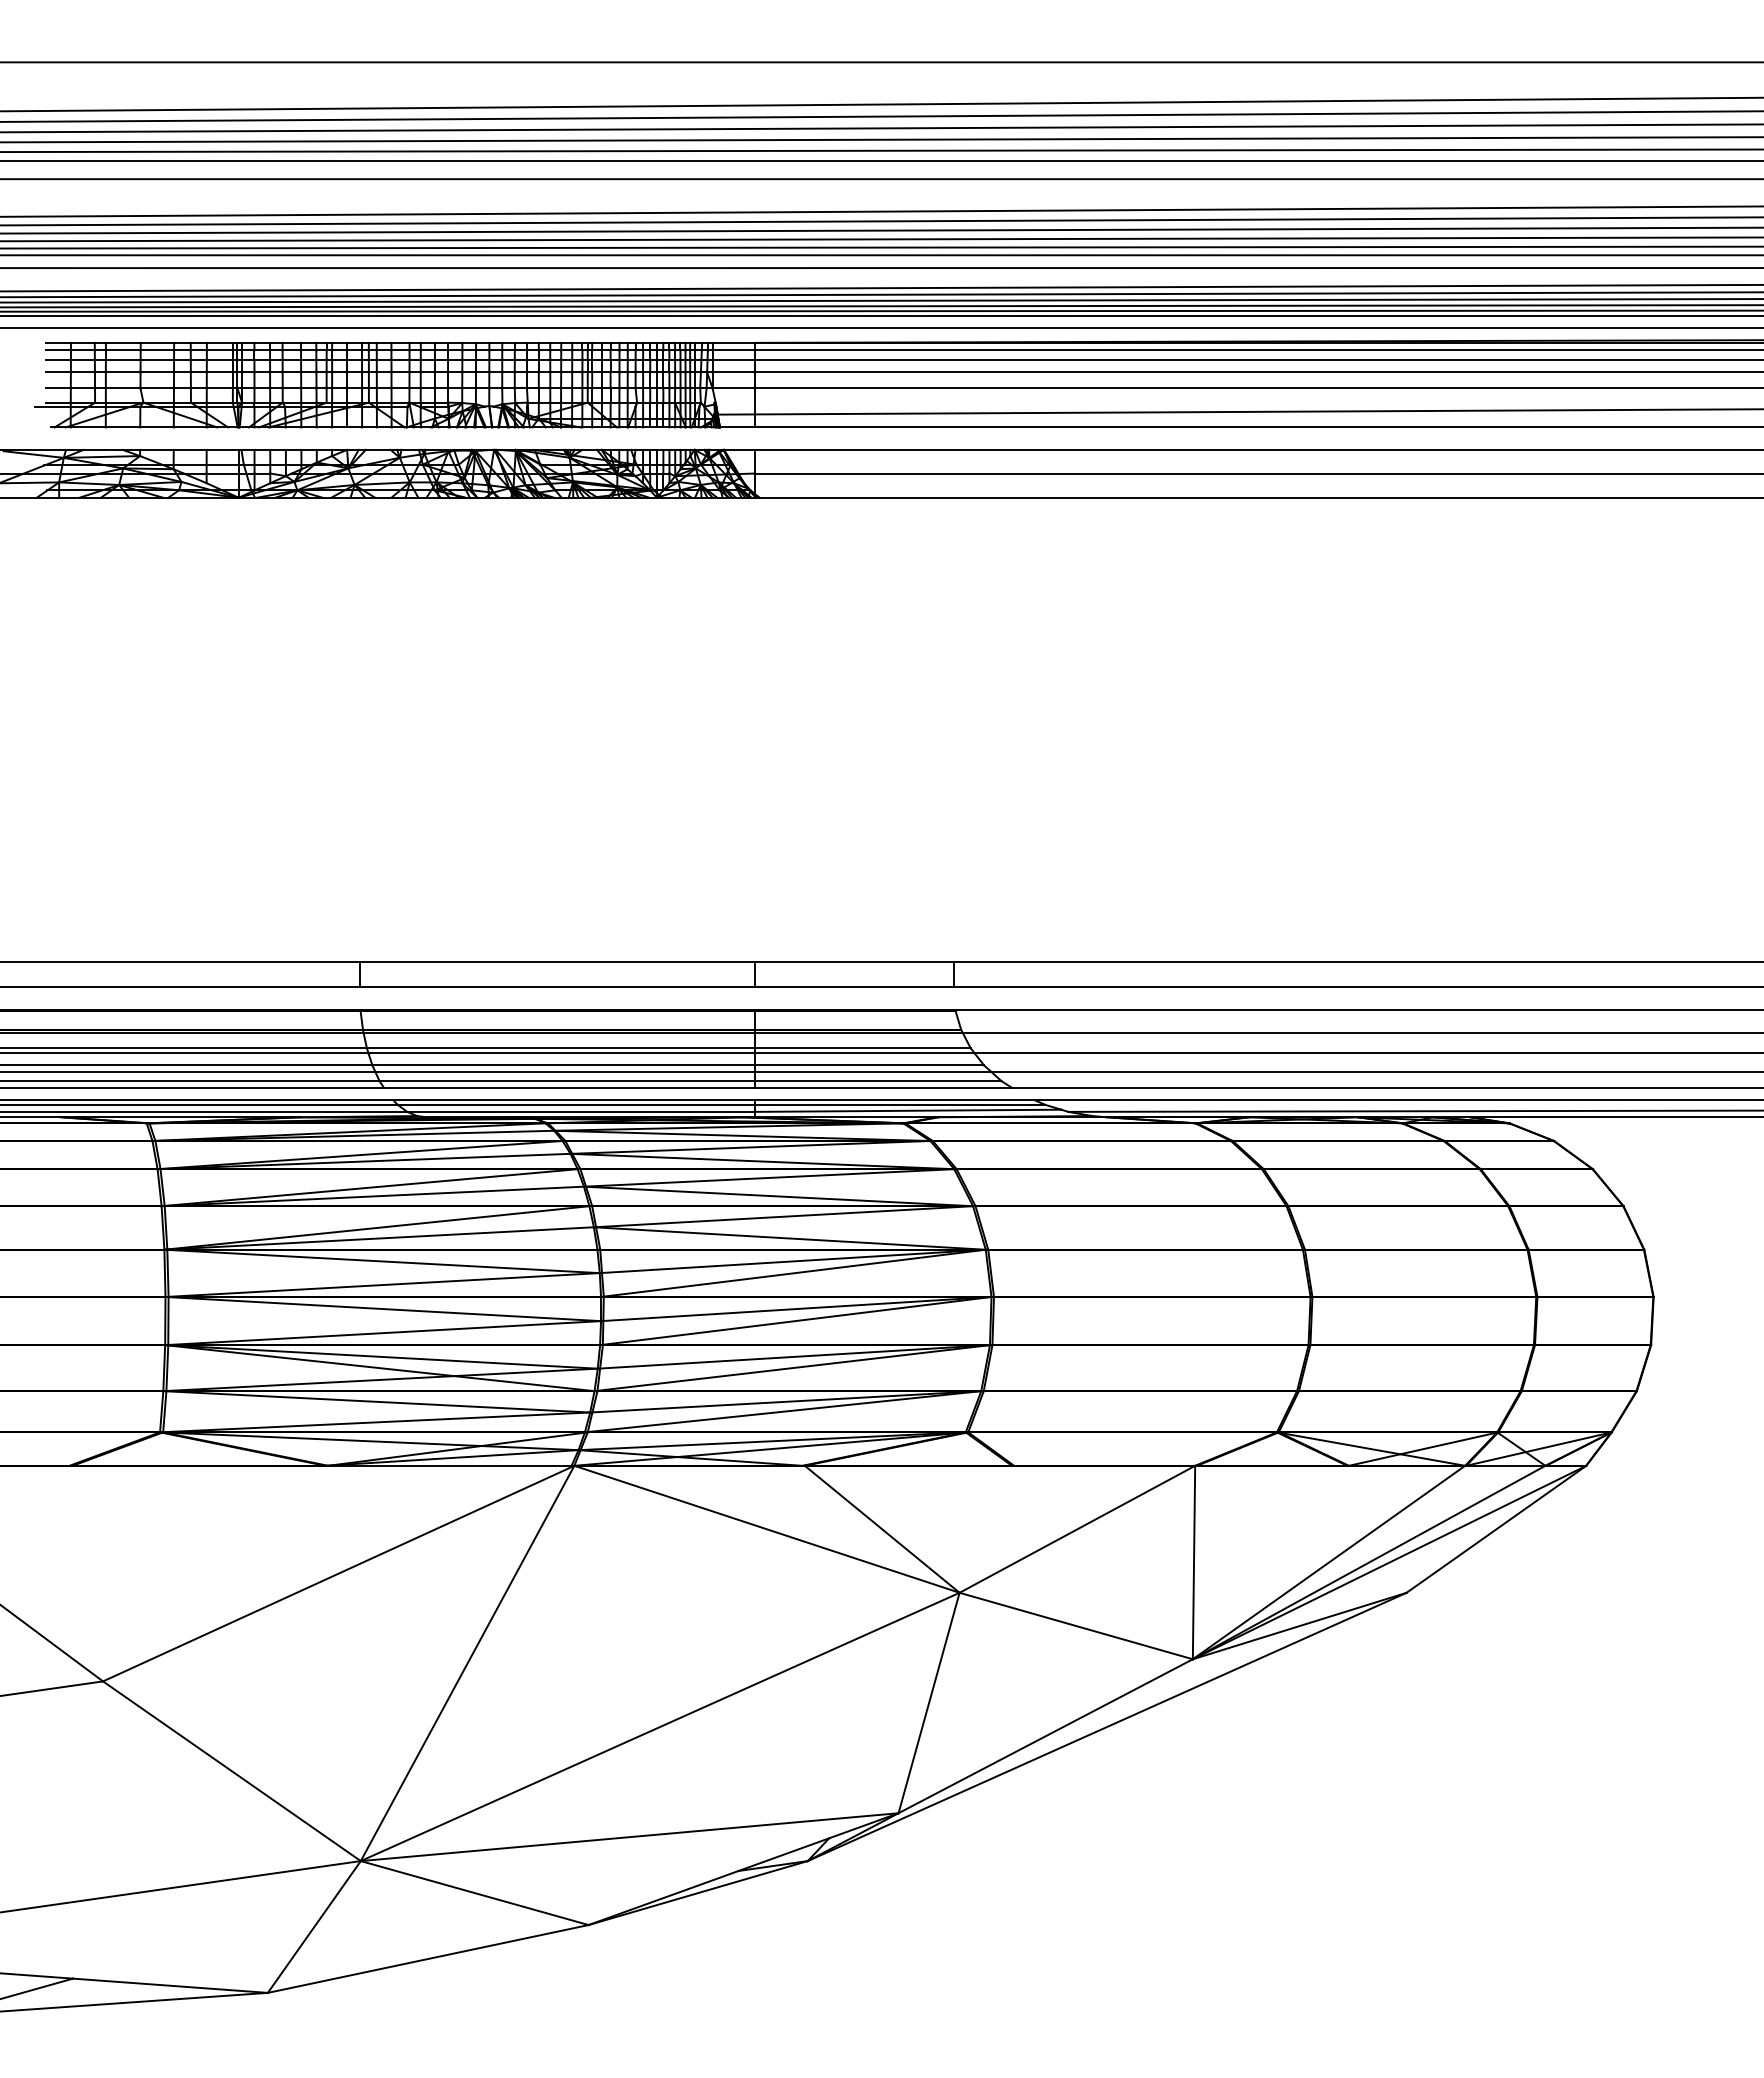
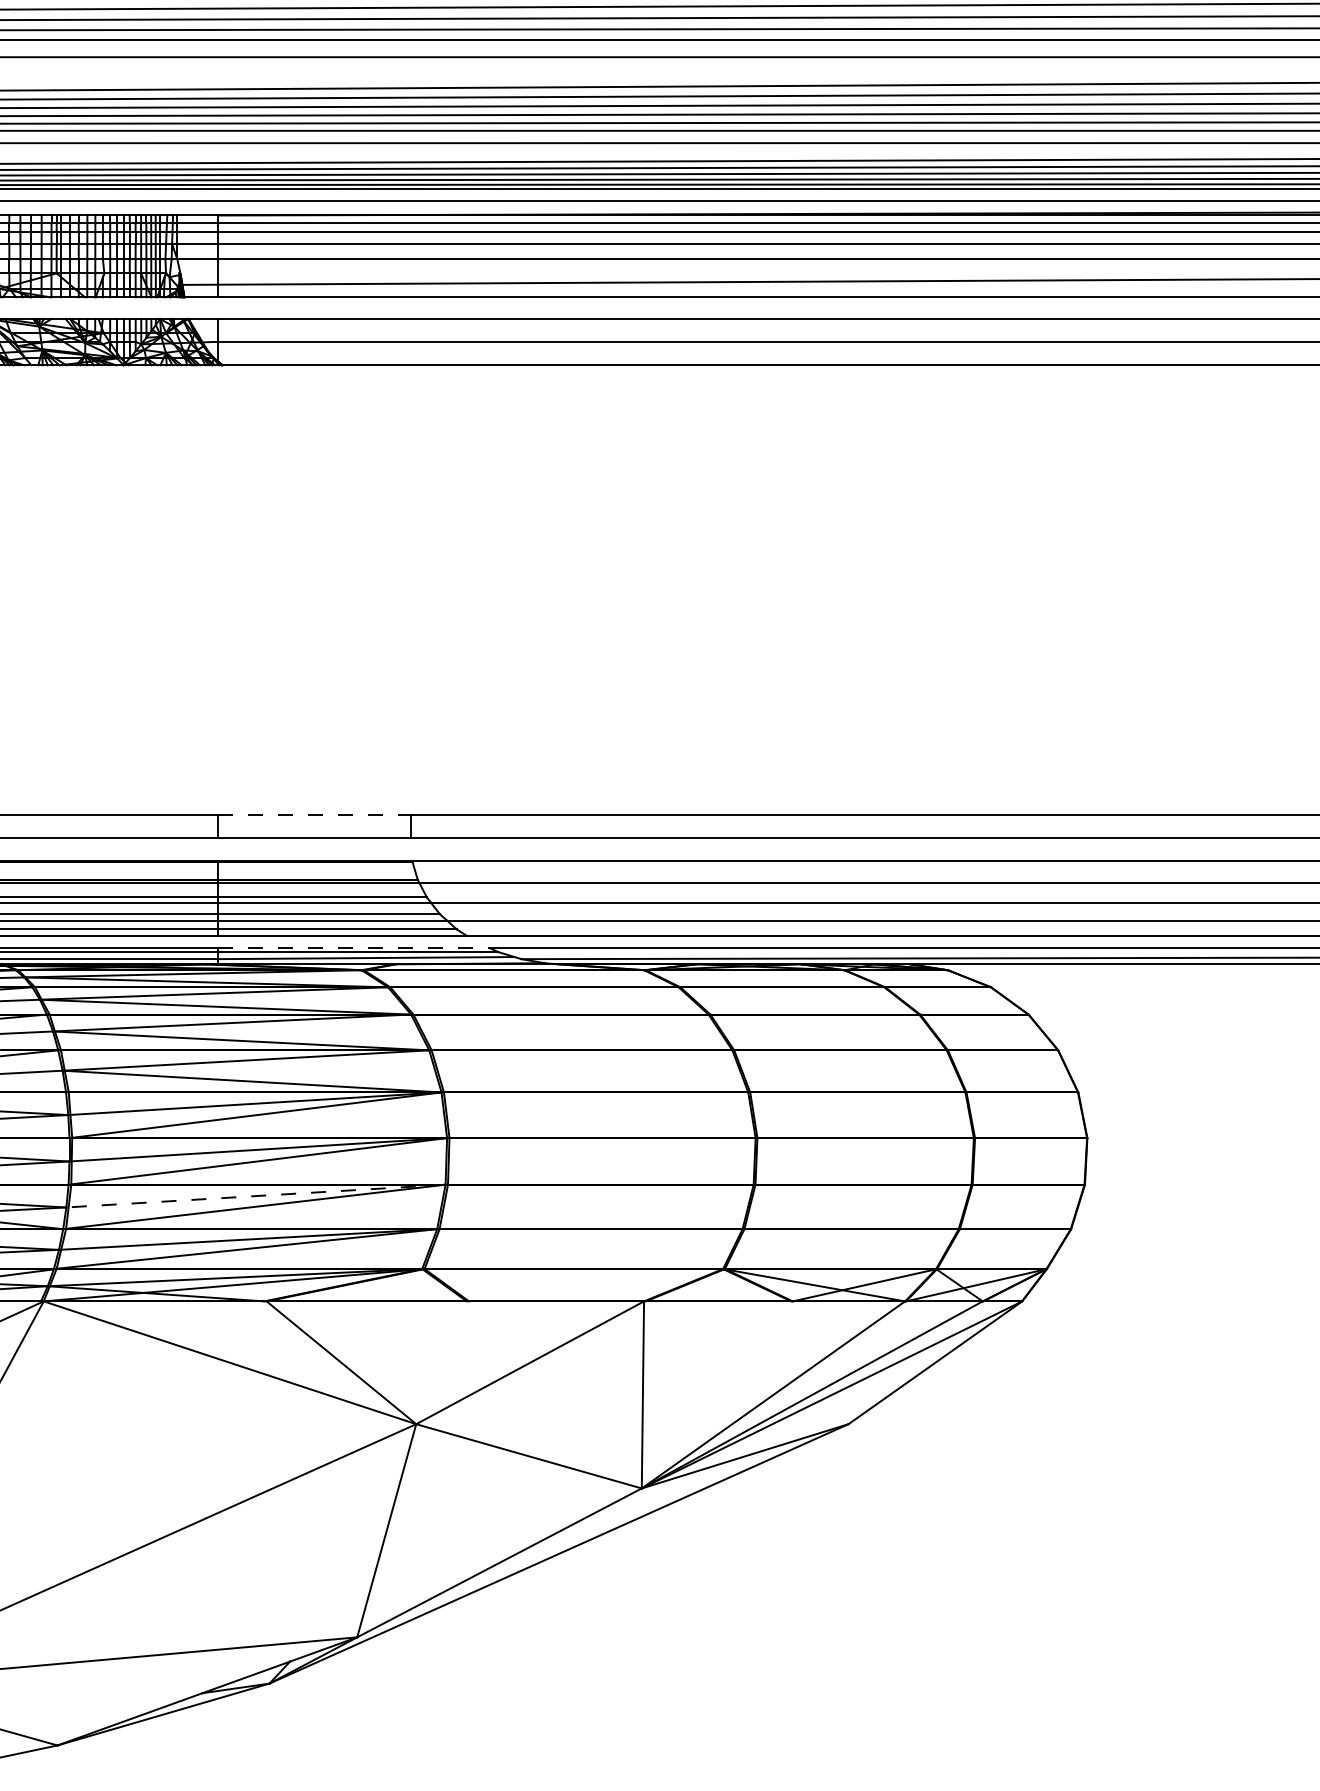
line: (854, 962) -> (314, 814), solid -> dashed
line: (895, 1100) -> (354, 948), solid -> dashed
line: (793, 1356) -> (255, 1195), solid -> dashed

